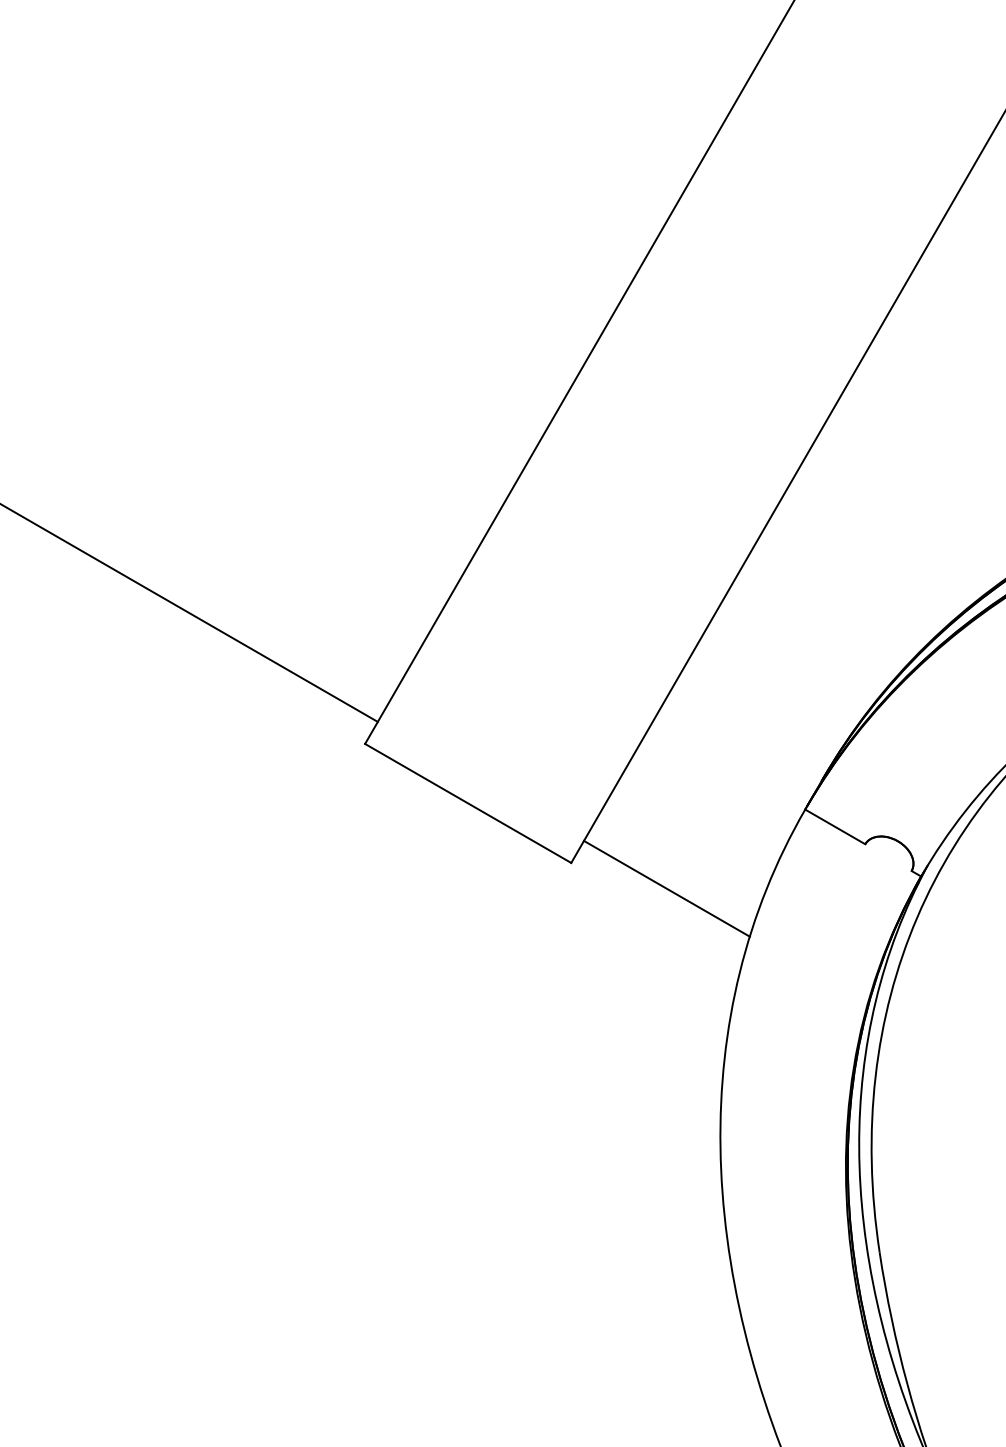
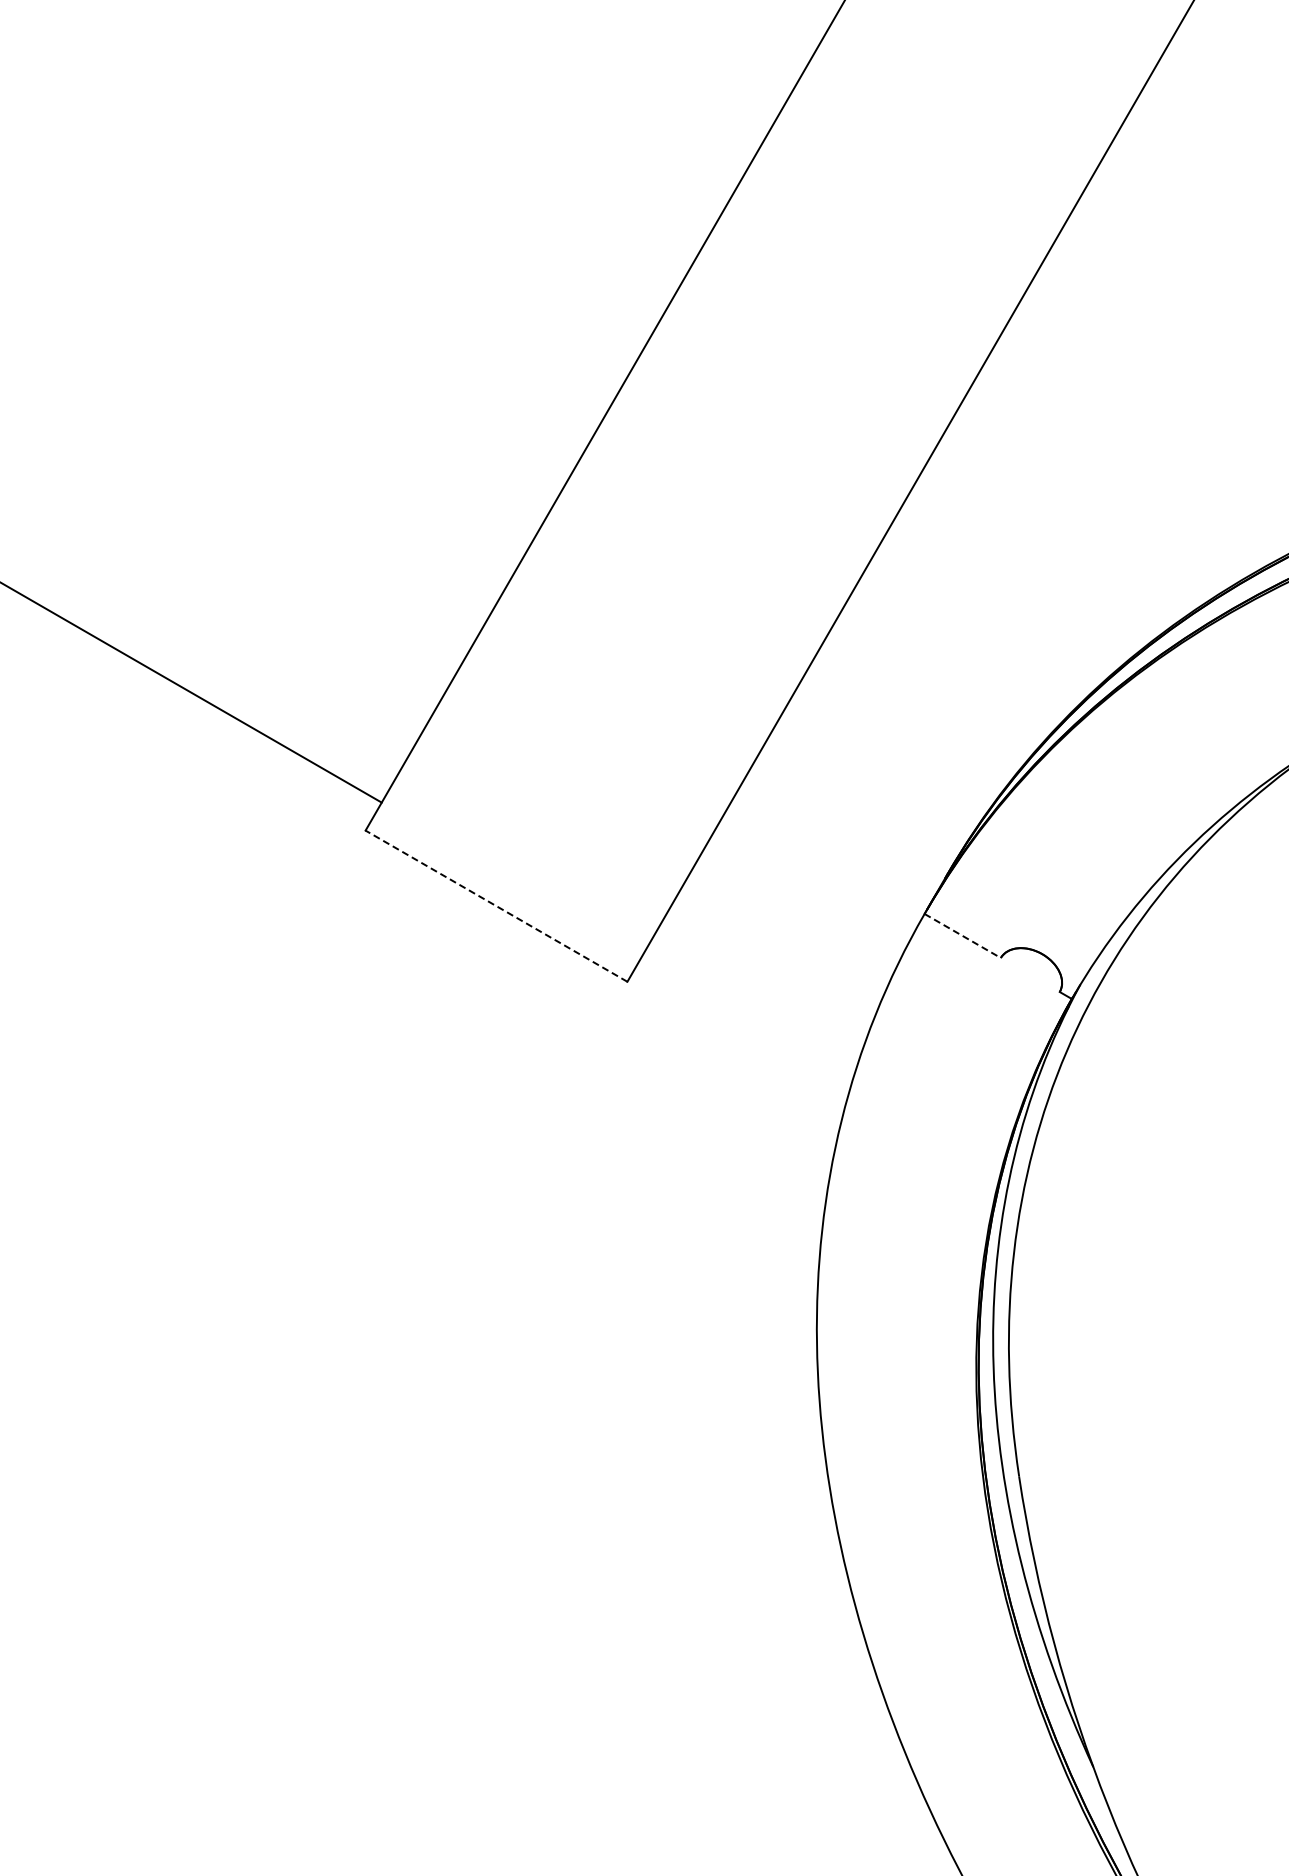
line: (468, 802) -> (496, 905), solid -> dashed
line: (835, 827) -> (963, 936), solid -> dashed
line: (666, 888) -> (748, 1014), removed

